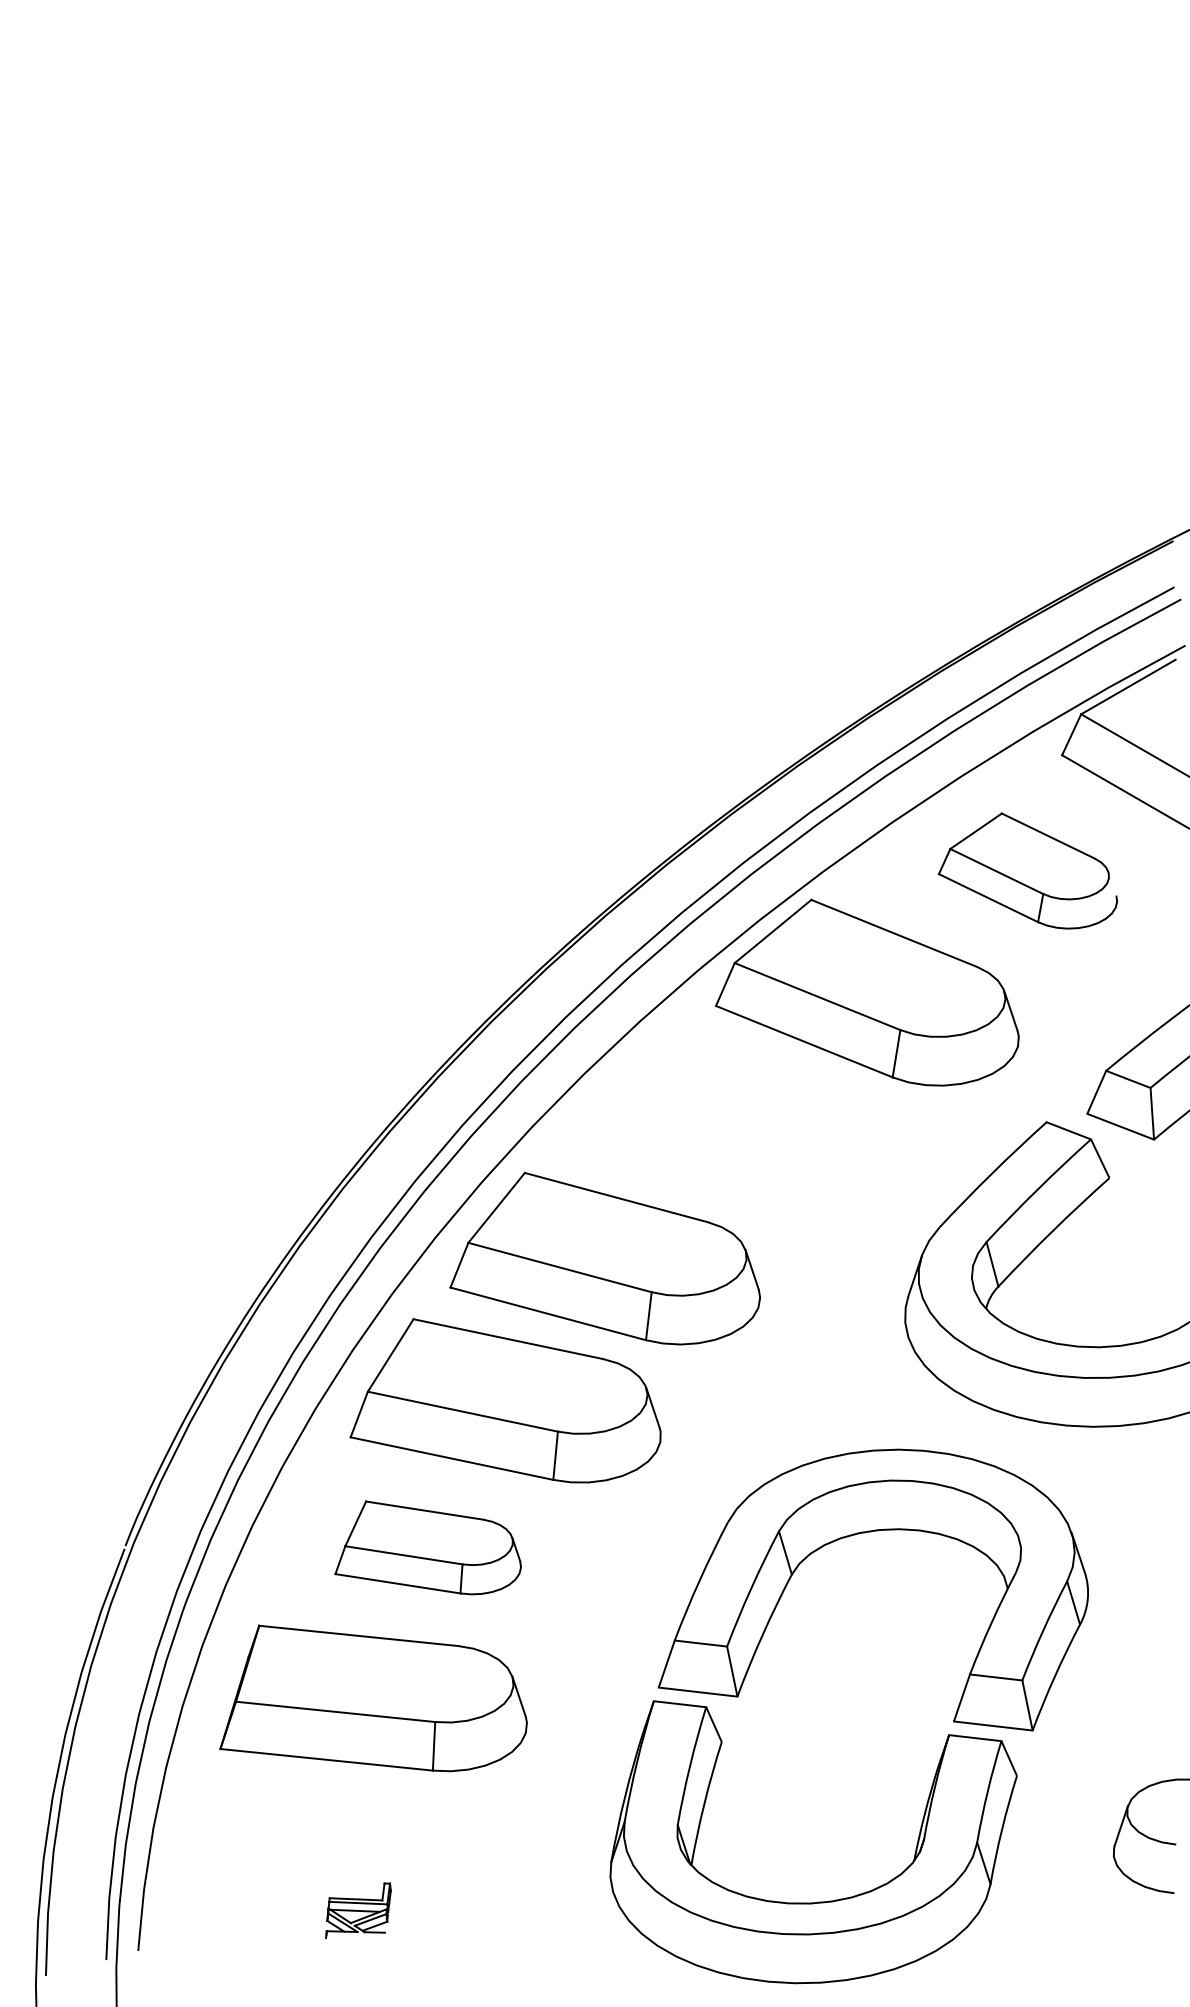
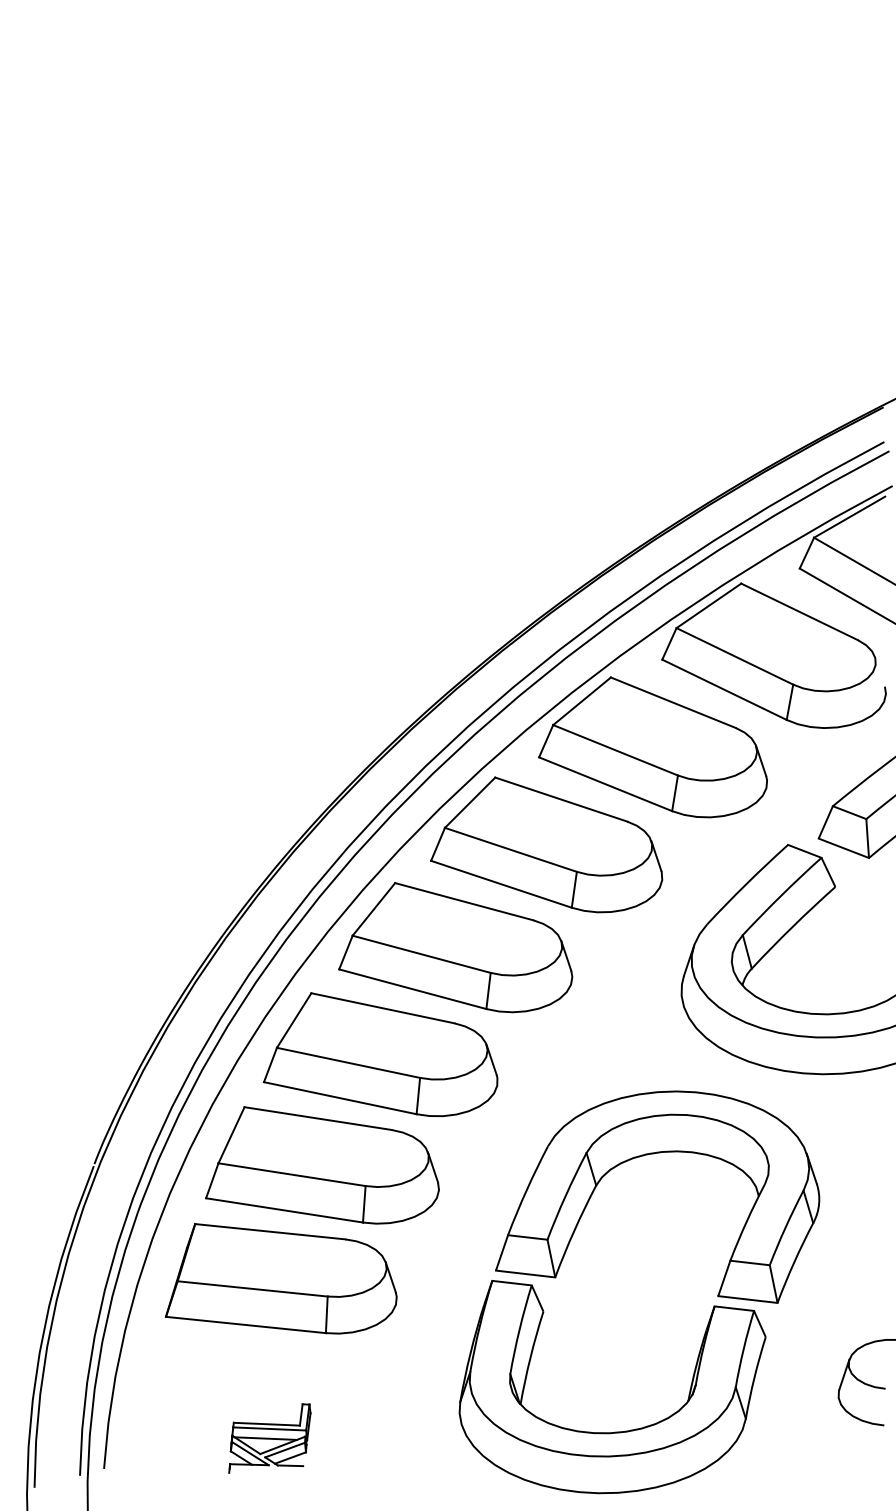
part: (1027, 870) -> (773, 655), size x1.67
part: (725, 1121) -> (546, 844), added
part: (427, 1547) -> (321, 1165), size x1.67
part: (358, 1910) -> (269, 1438), size x1.67

